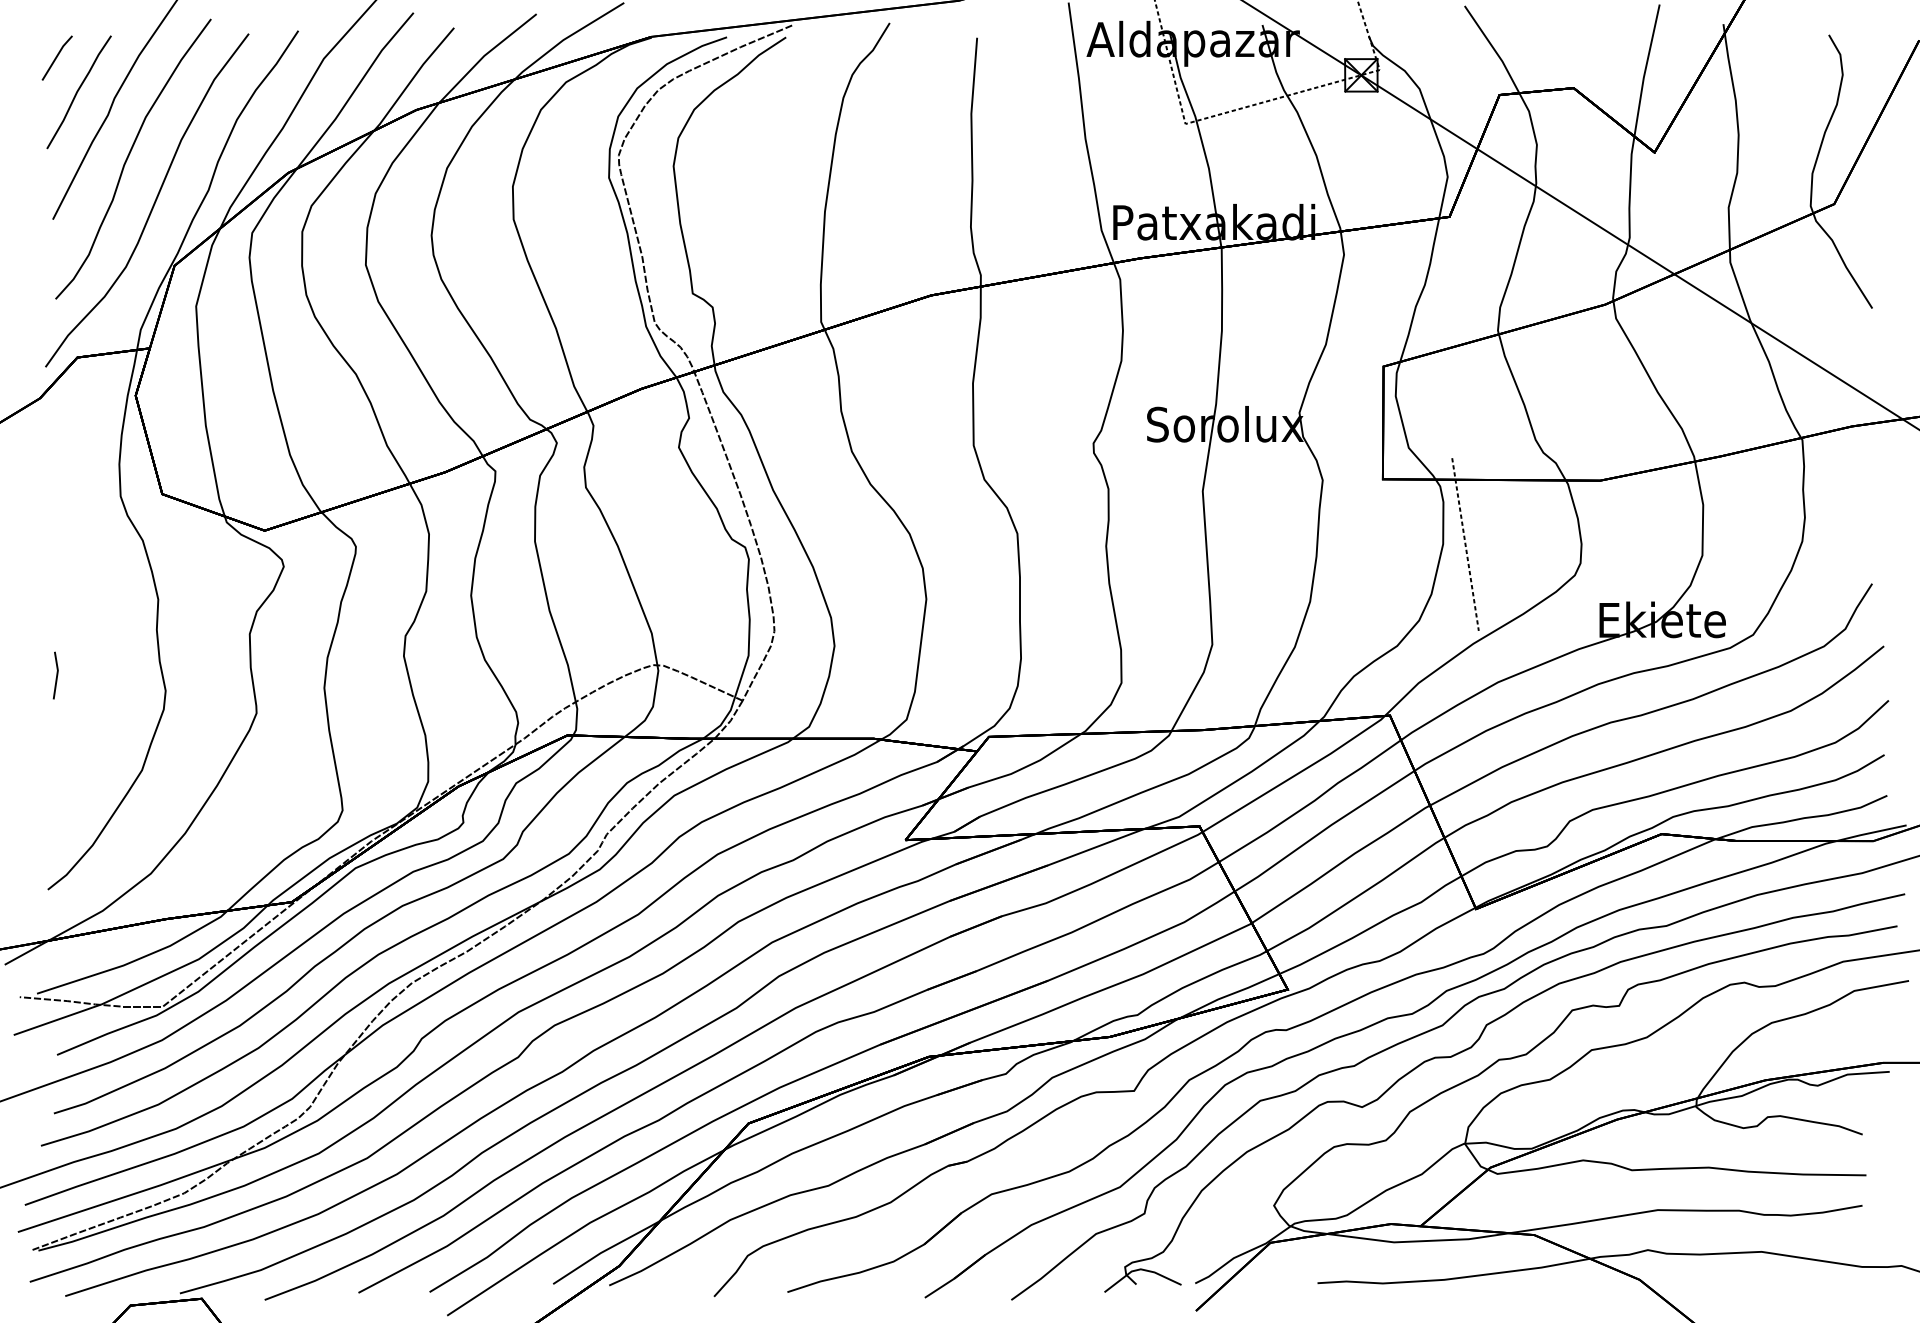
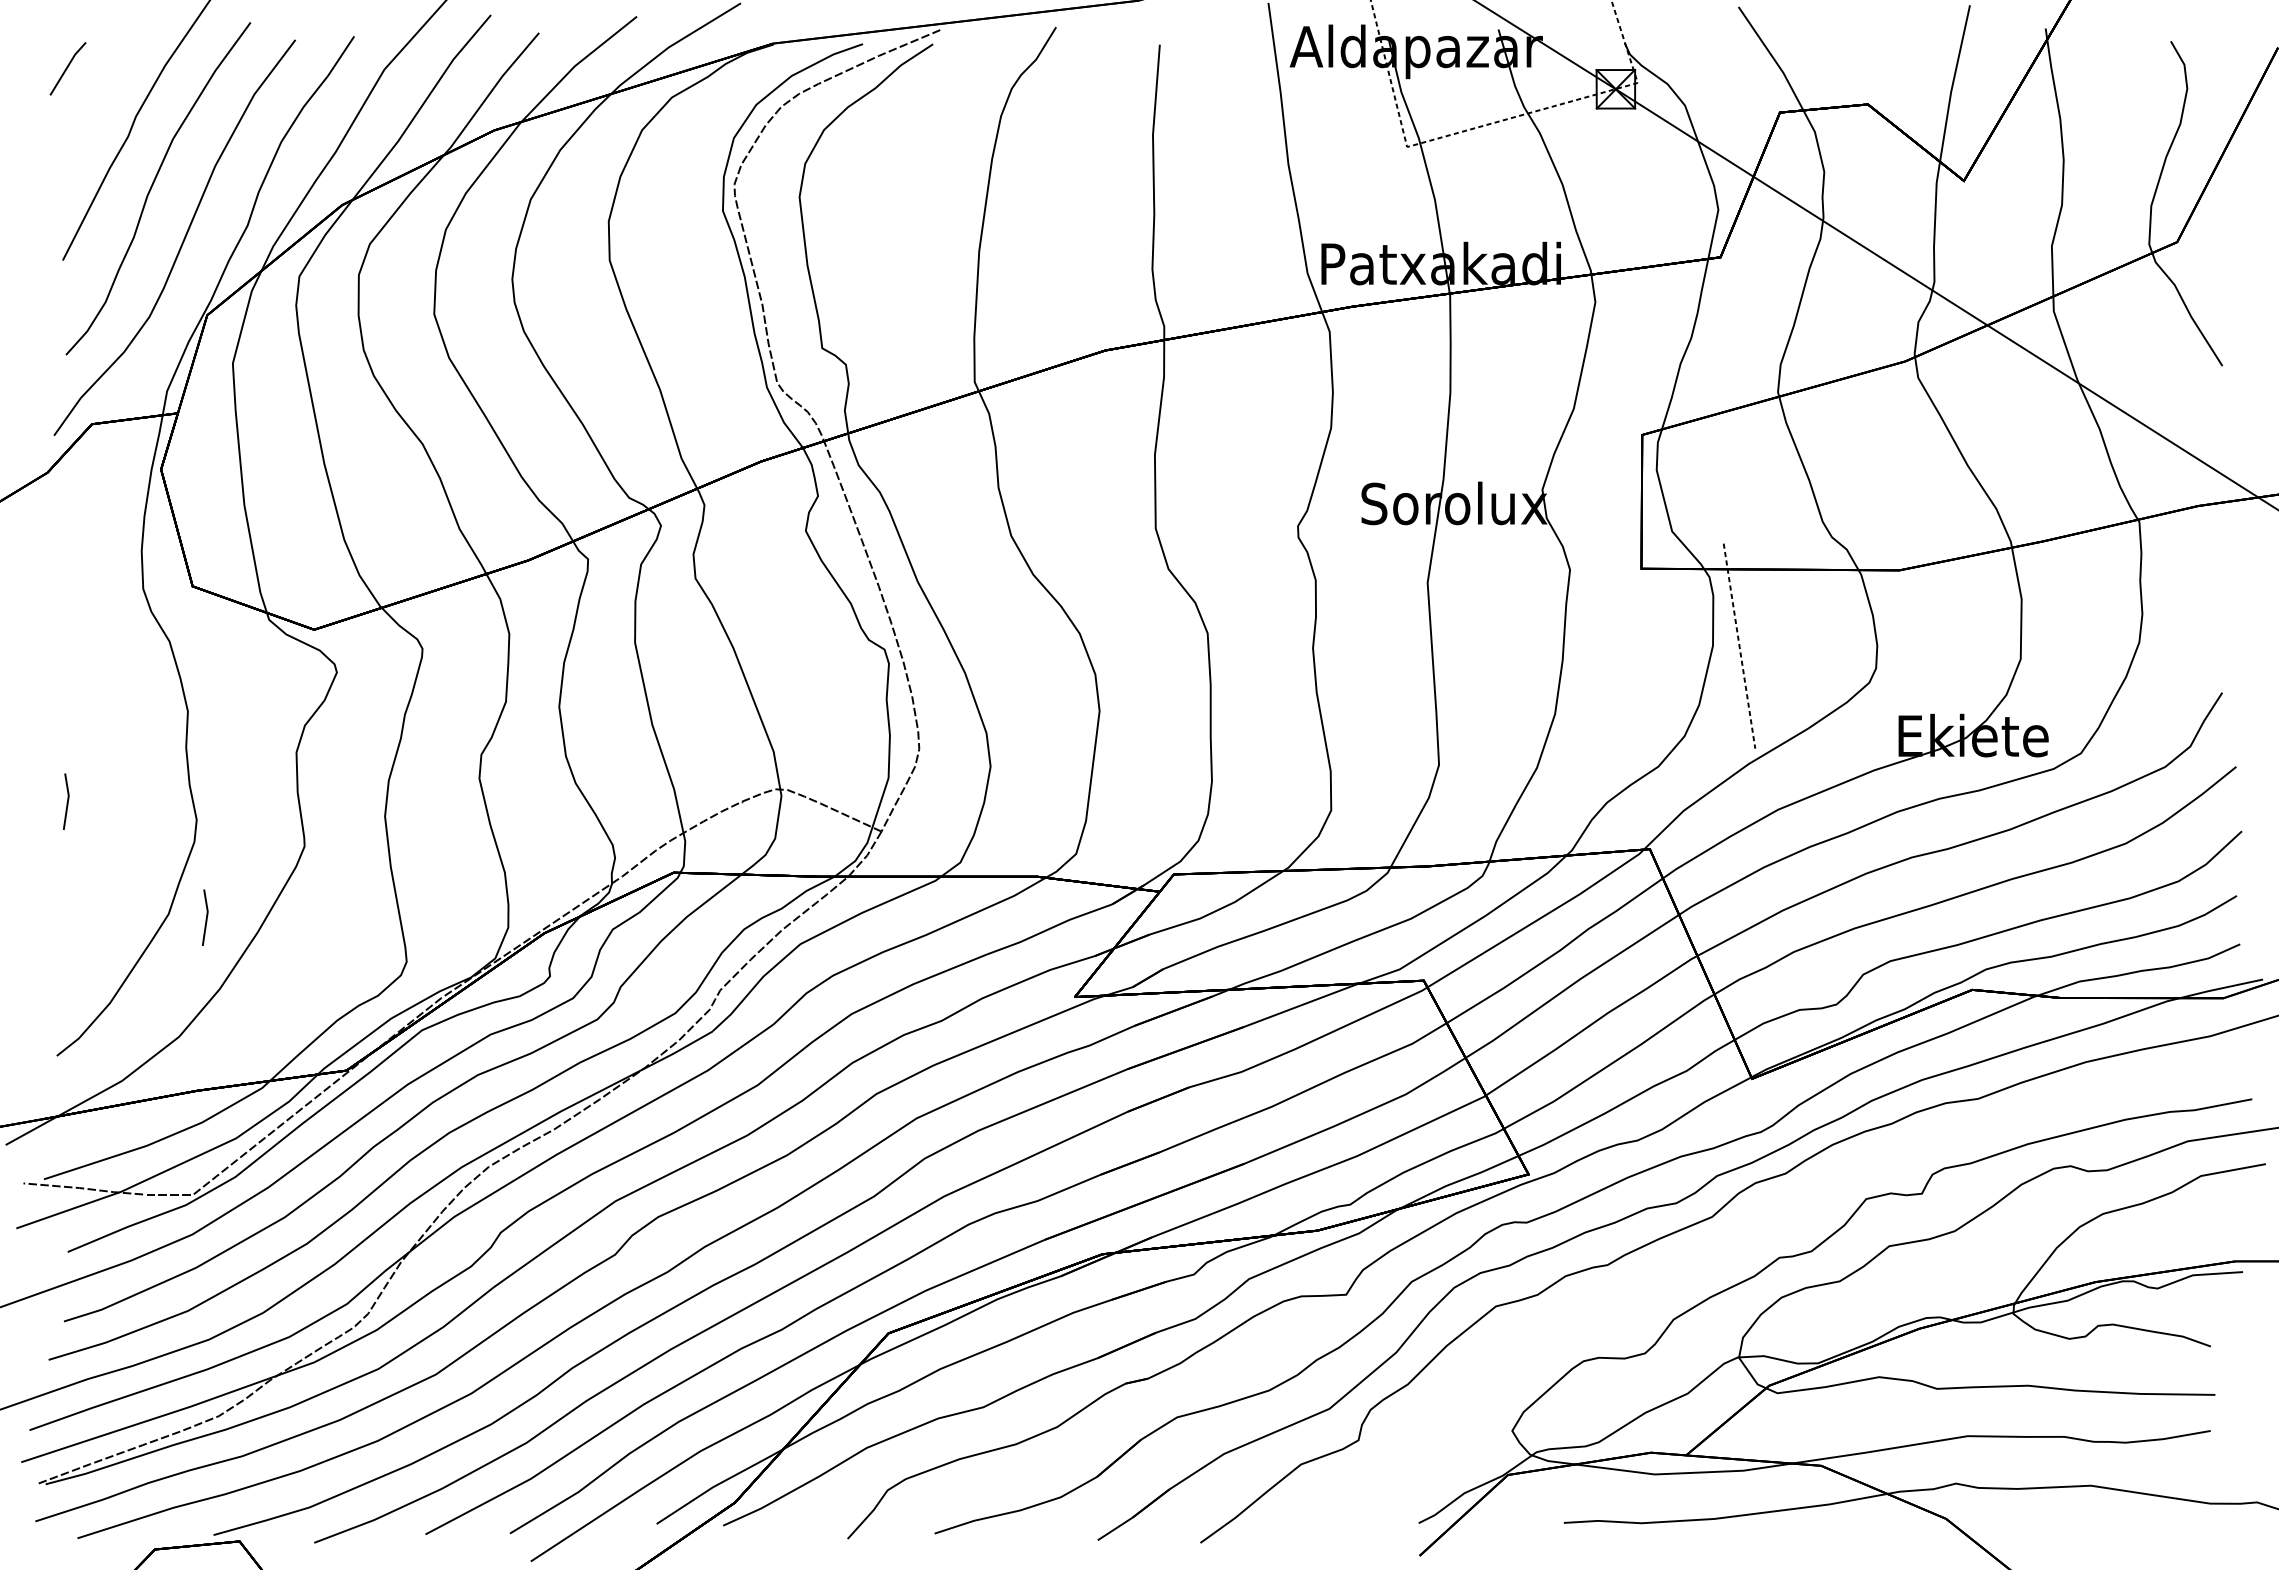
curve: (77, 92) -> (92, 109), removed
line: (173, 773) -> (206, 917), added
part: (1472, 1047) -> (1747, 1243), removed

